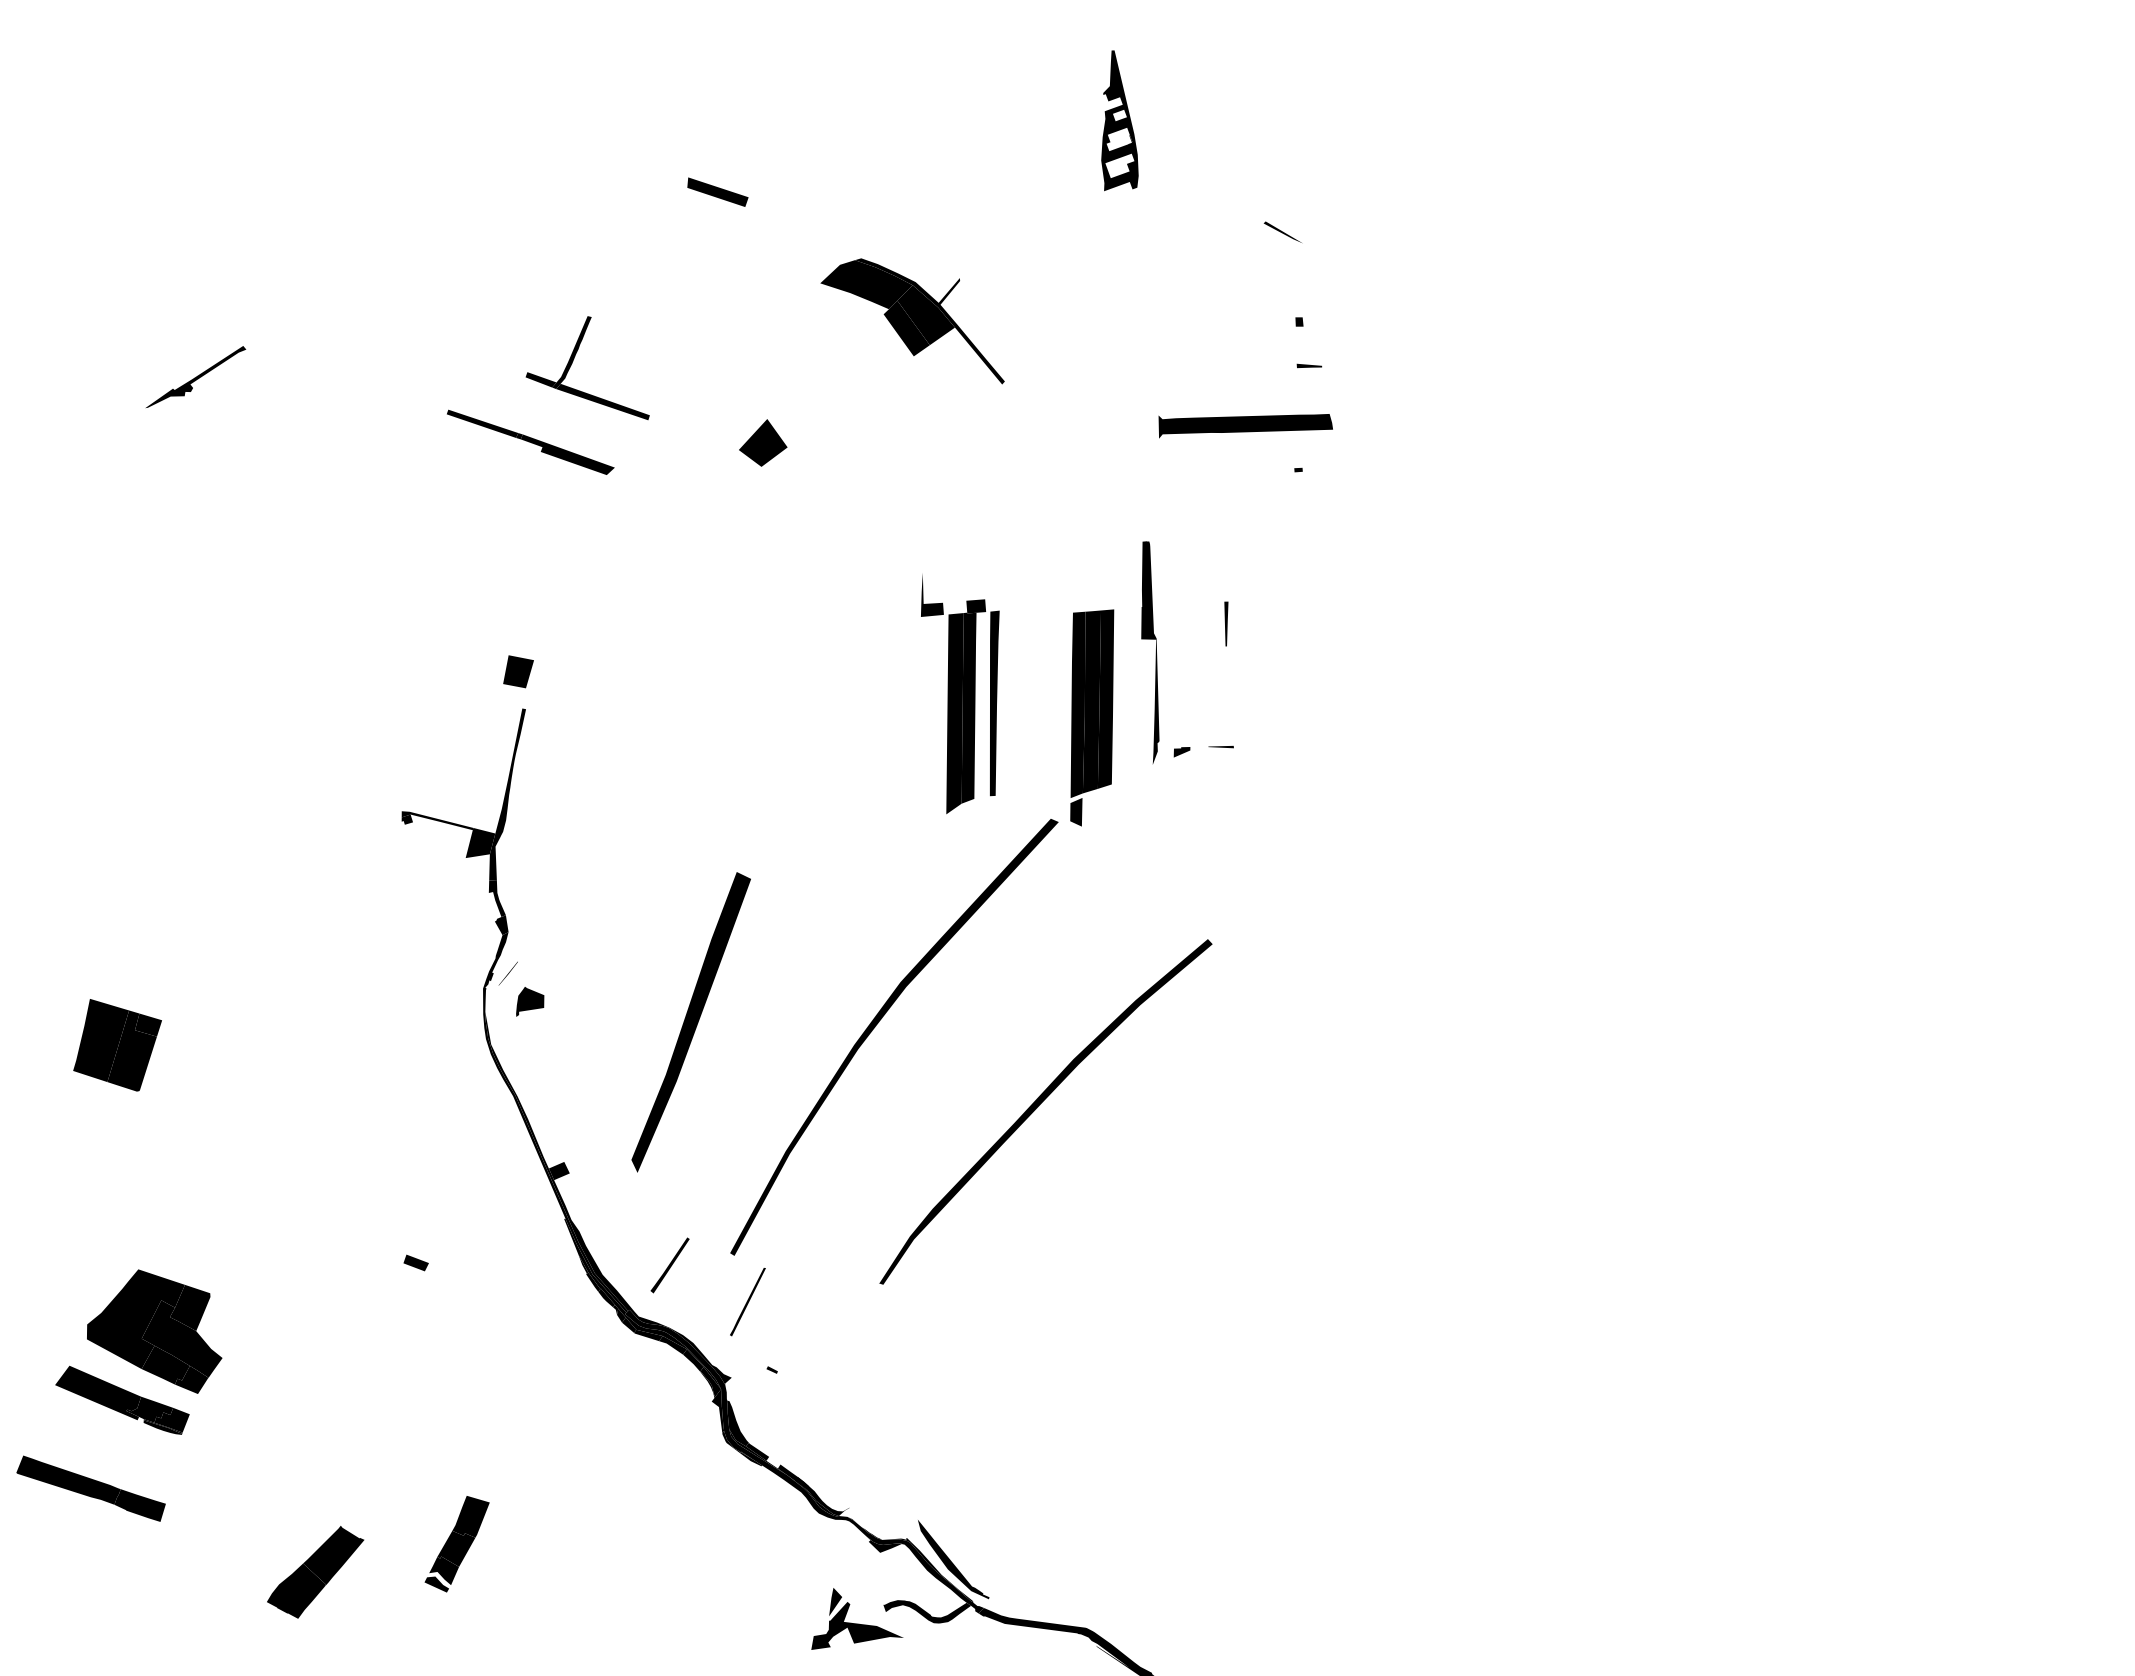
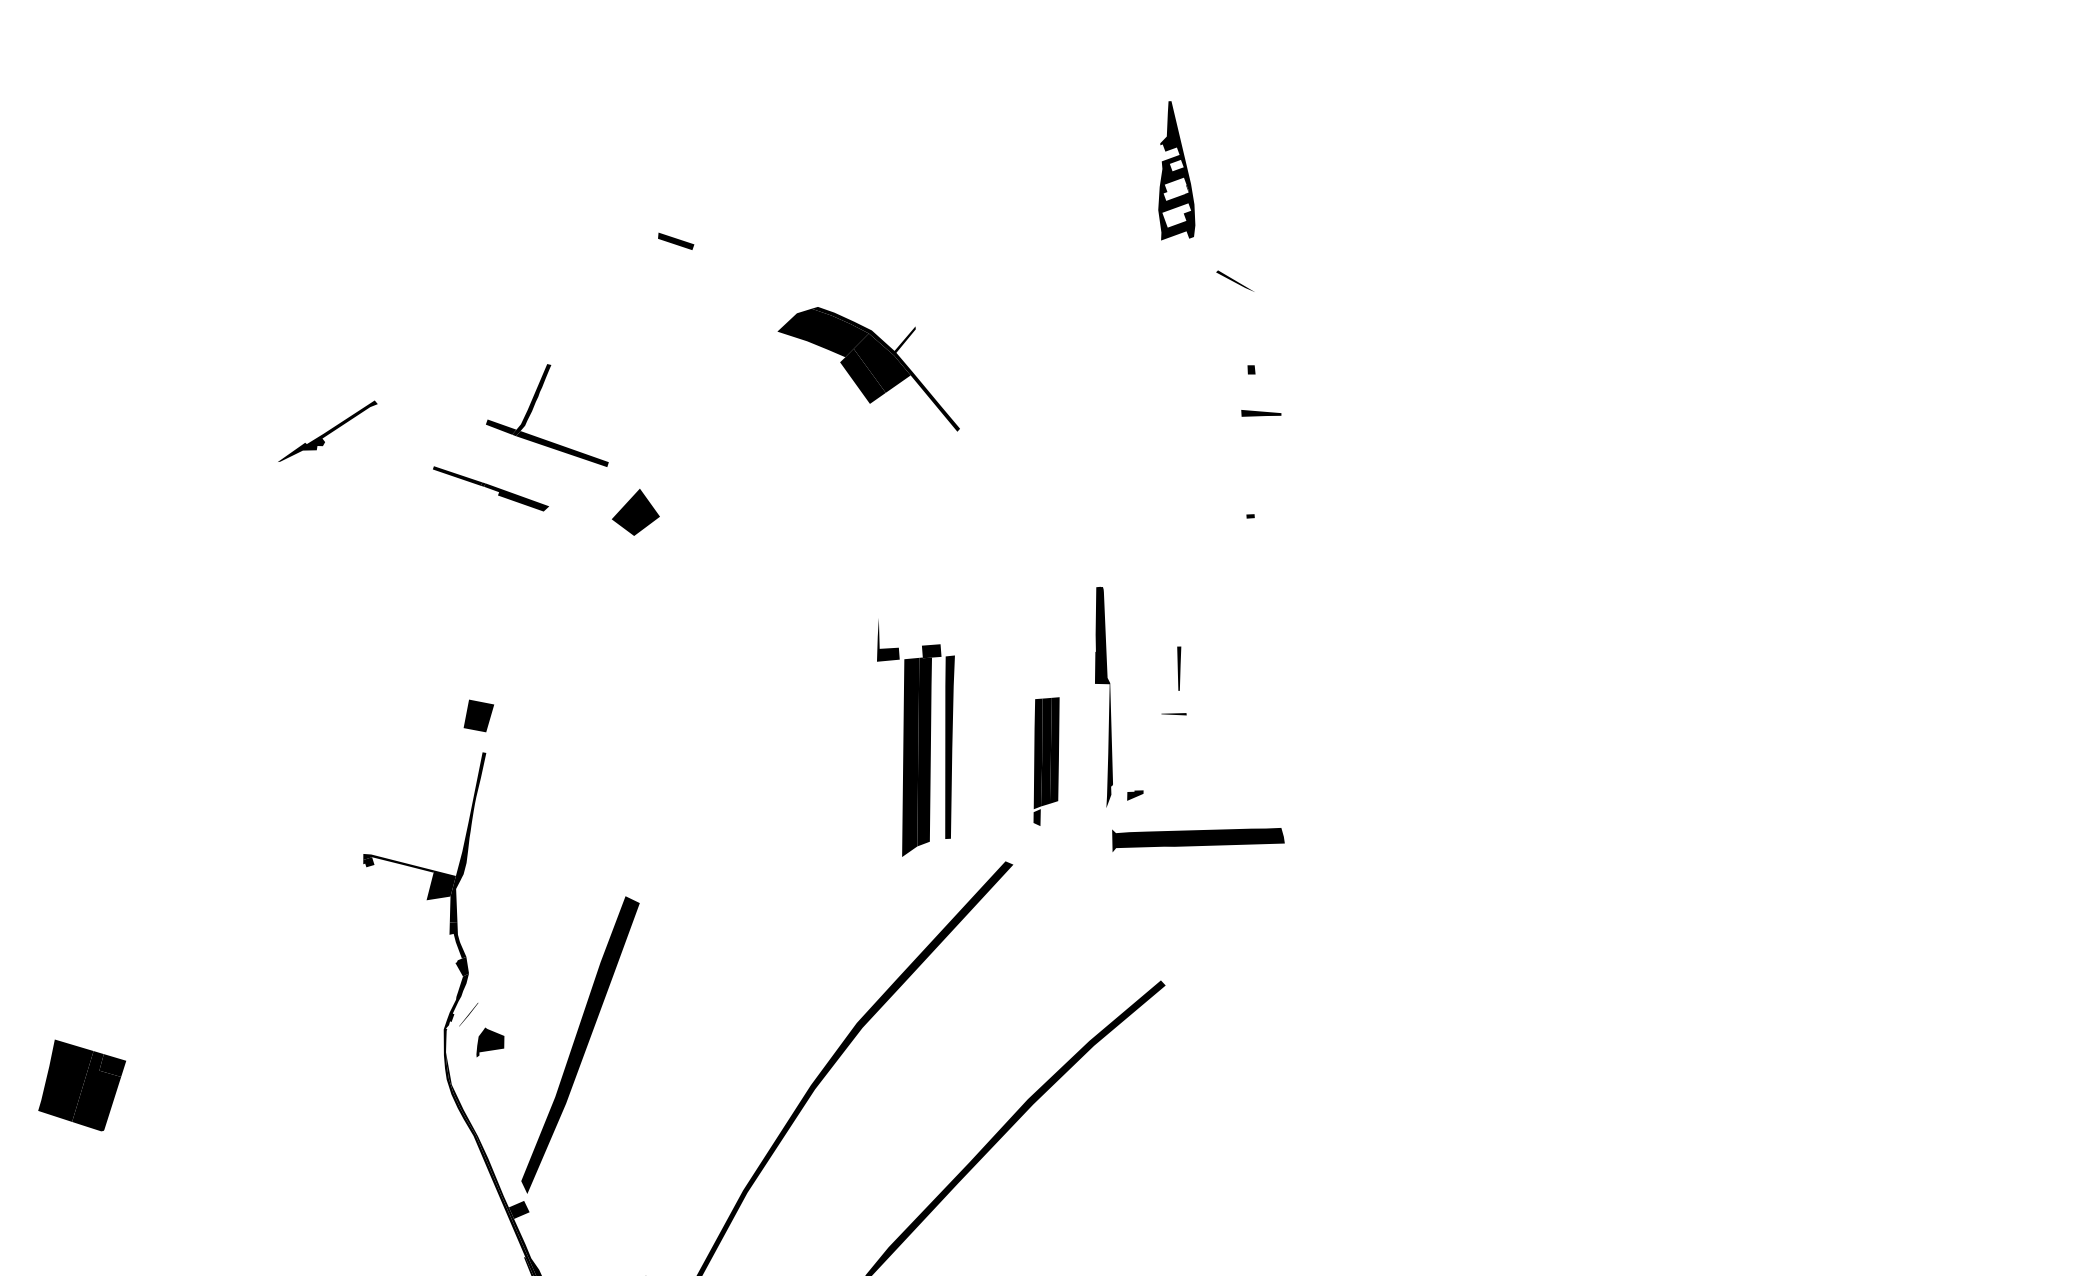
part: (1119, 120) -> (1176, 170), moved
part: (717, 191) -> (675, 240), size x0.6
part: (1309, 365) -> (1261, 412), size x1.6
part: (196, 376) -> (328, 430), moved
part: (1245, 426) -> (1198, 840), moved
part: (530, 441) -> (490, 488), size x0.7
part: (763, 442) -> (636, 511), moved
part: (1092, 717) -> (1046, 761), size x0.6
line: (1220, 747) -> (1173, 714), moved
part: (690, 1022) -> (579, 1045), moved

